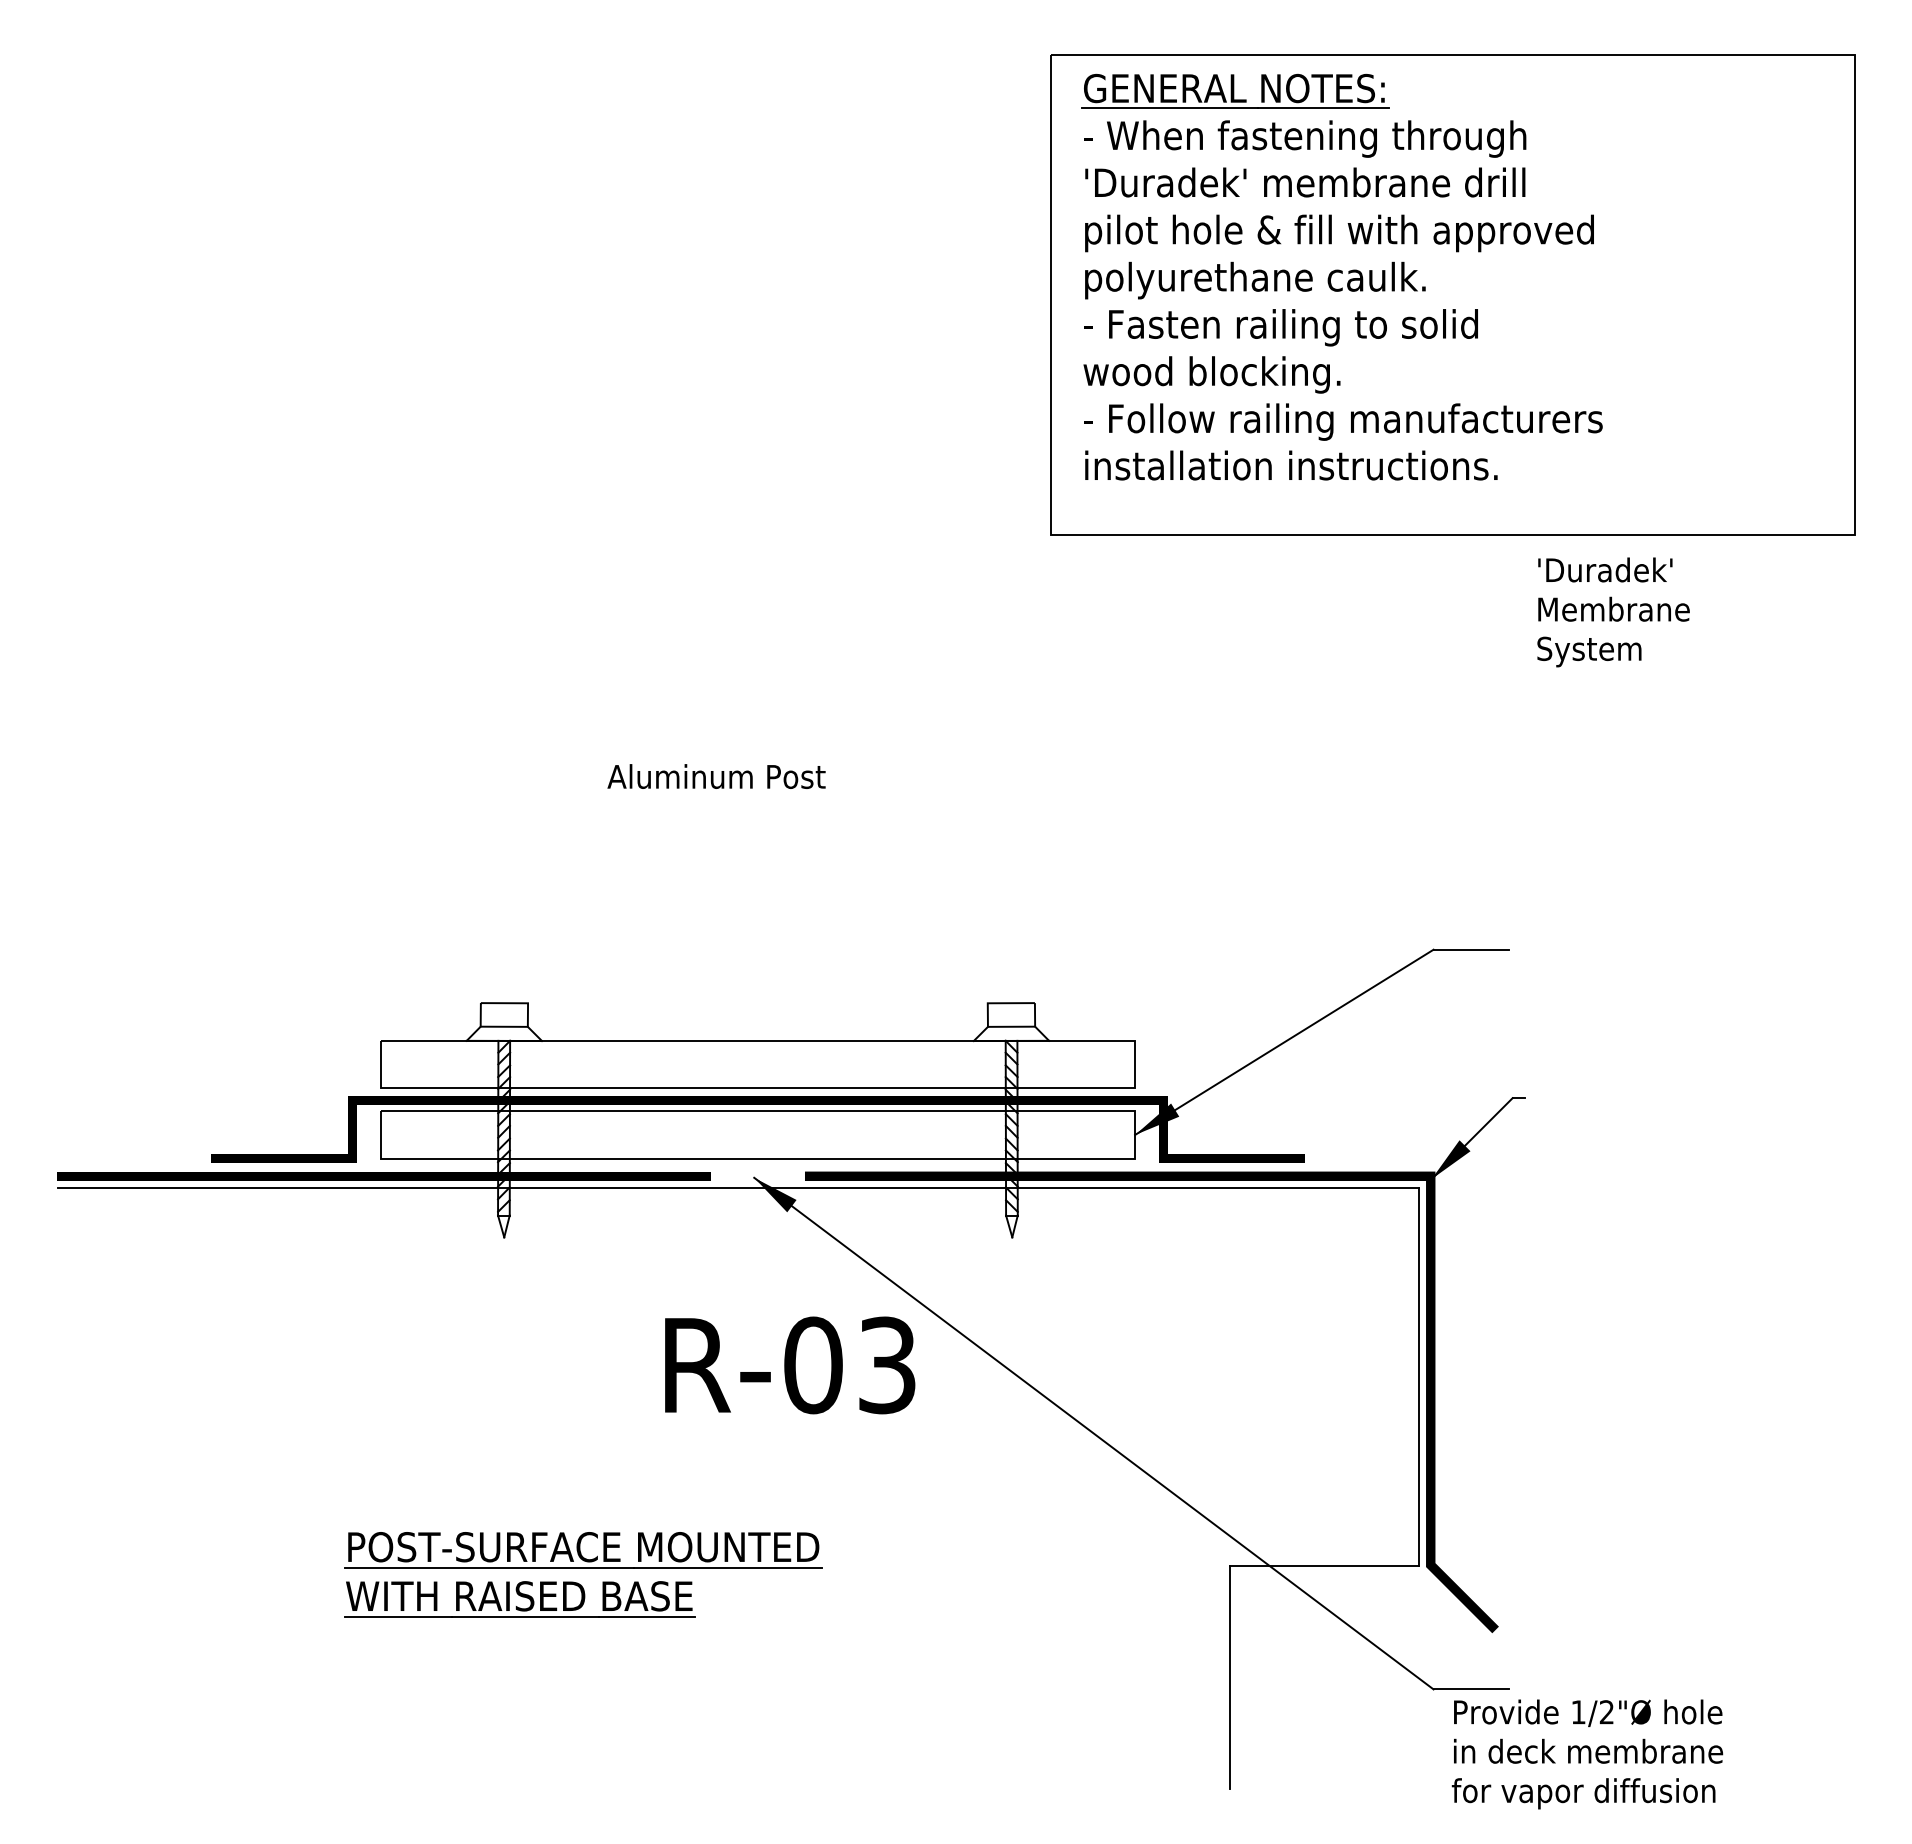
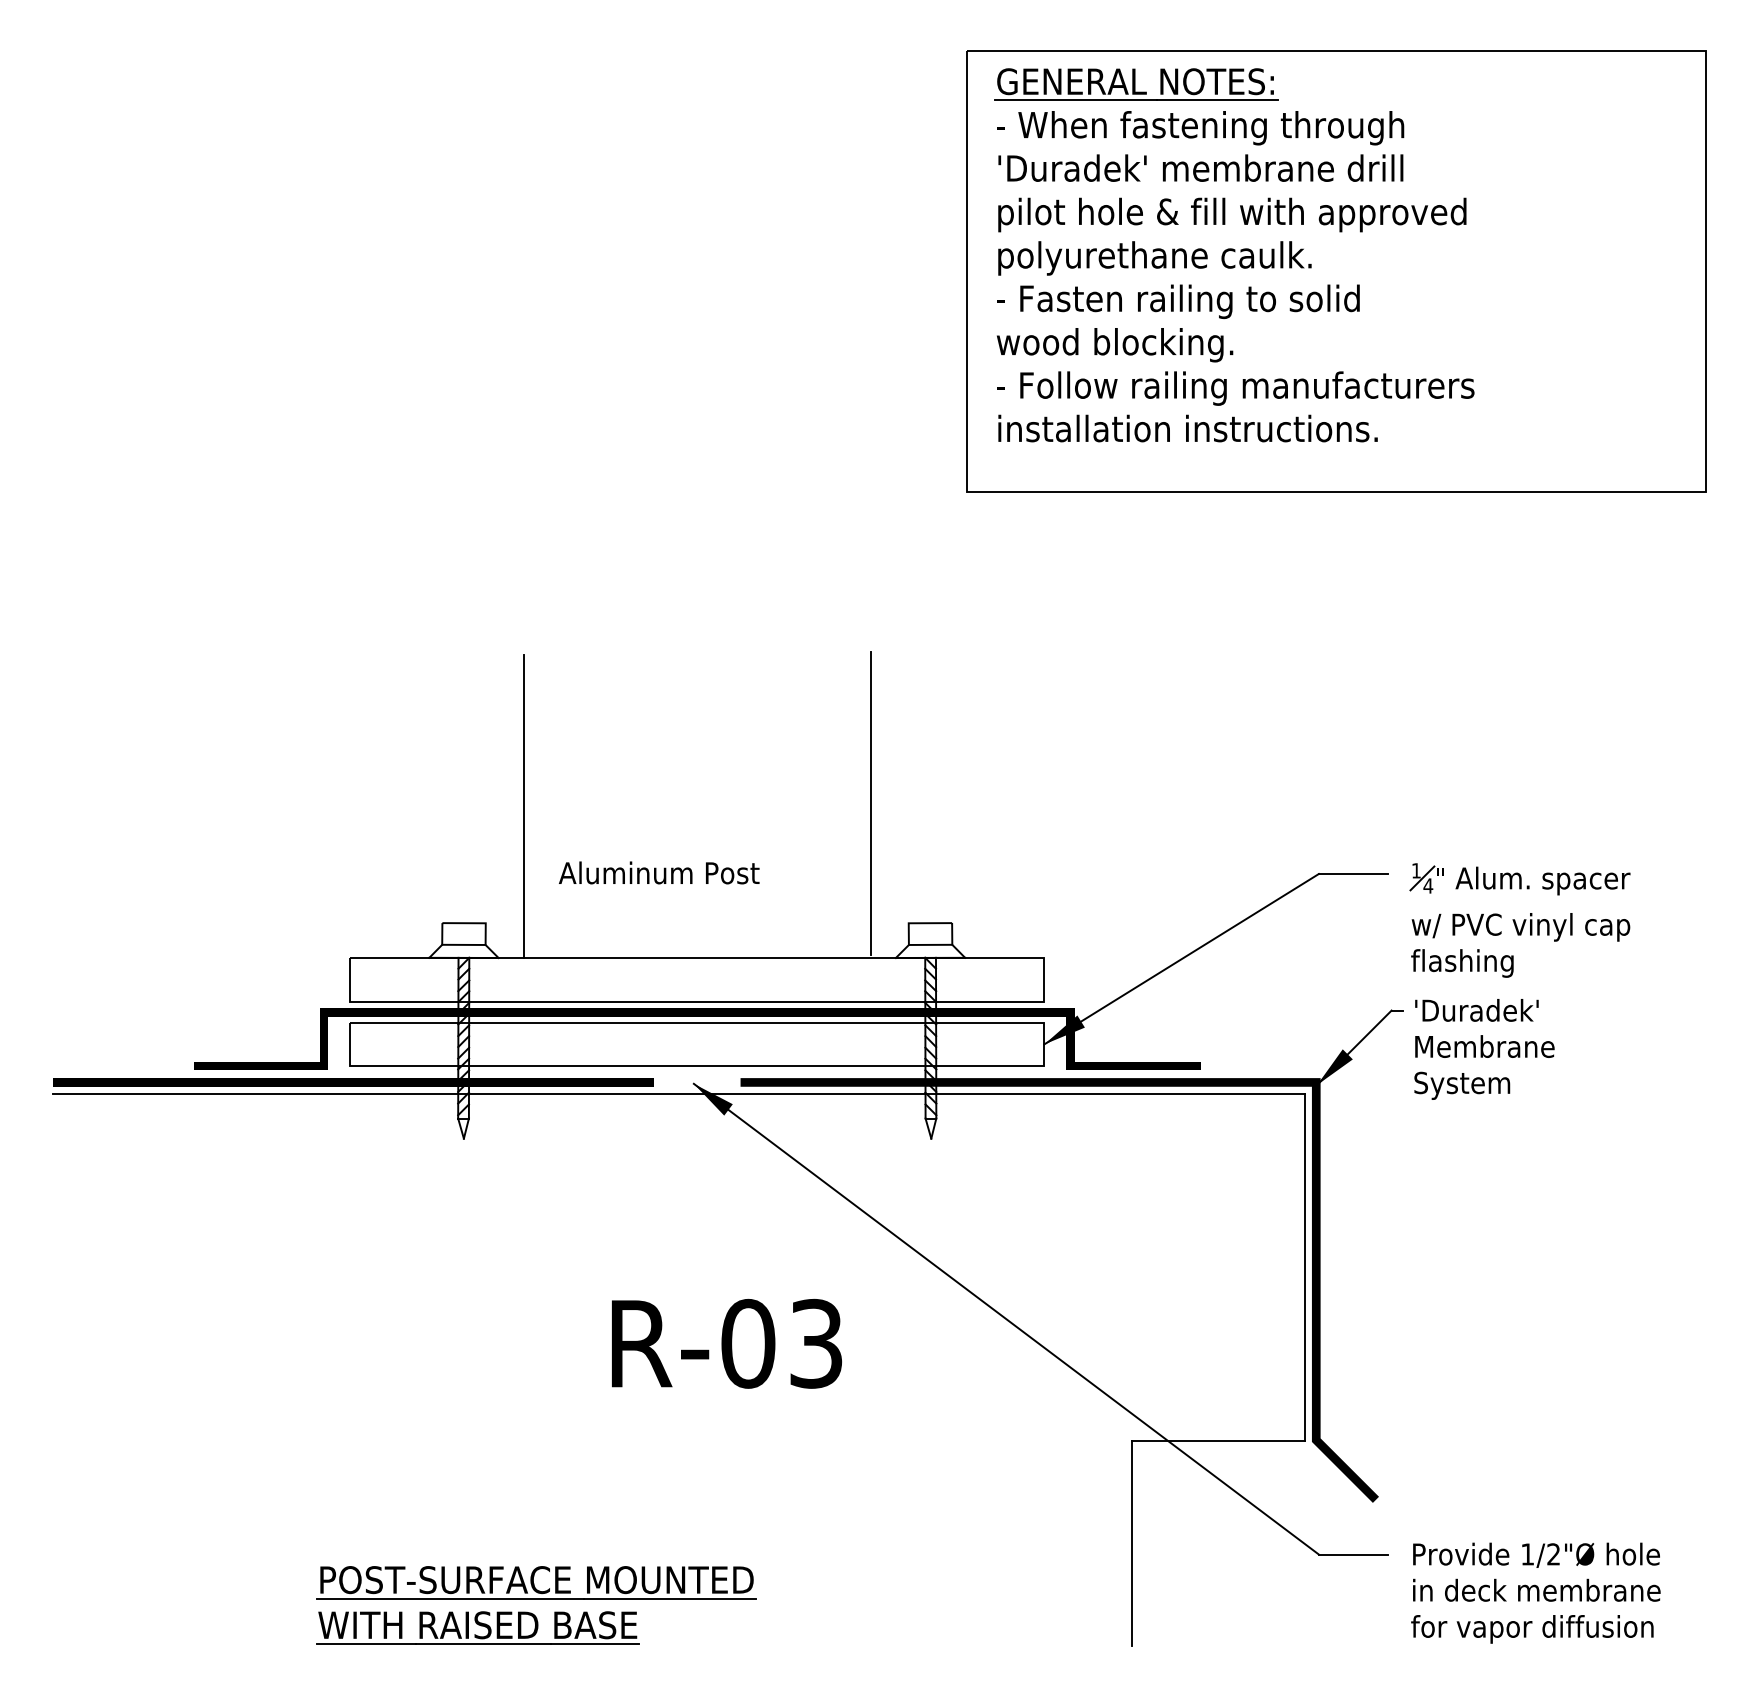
text: (1613, 612) -> (1484, 1049), moved
text: (716, 776) -> (659, 872), moved
line: (946, 872) -> (870, 802), added
line: (569, 876) -> (523, 806), added
part: (1652, 1000) -> (1520, 920), added
text: (790, 1365) -> (727, 1343), moved
part: (583, 1574) -> (536, 1605), moved
text: (1587, 1754) -> (1535, 1593), moved

